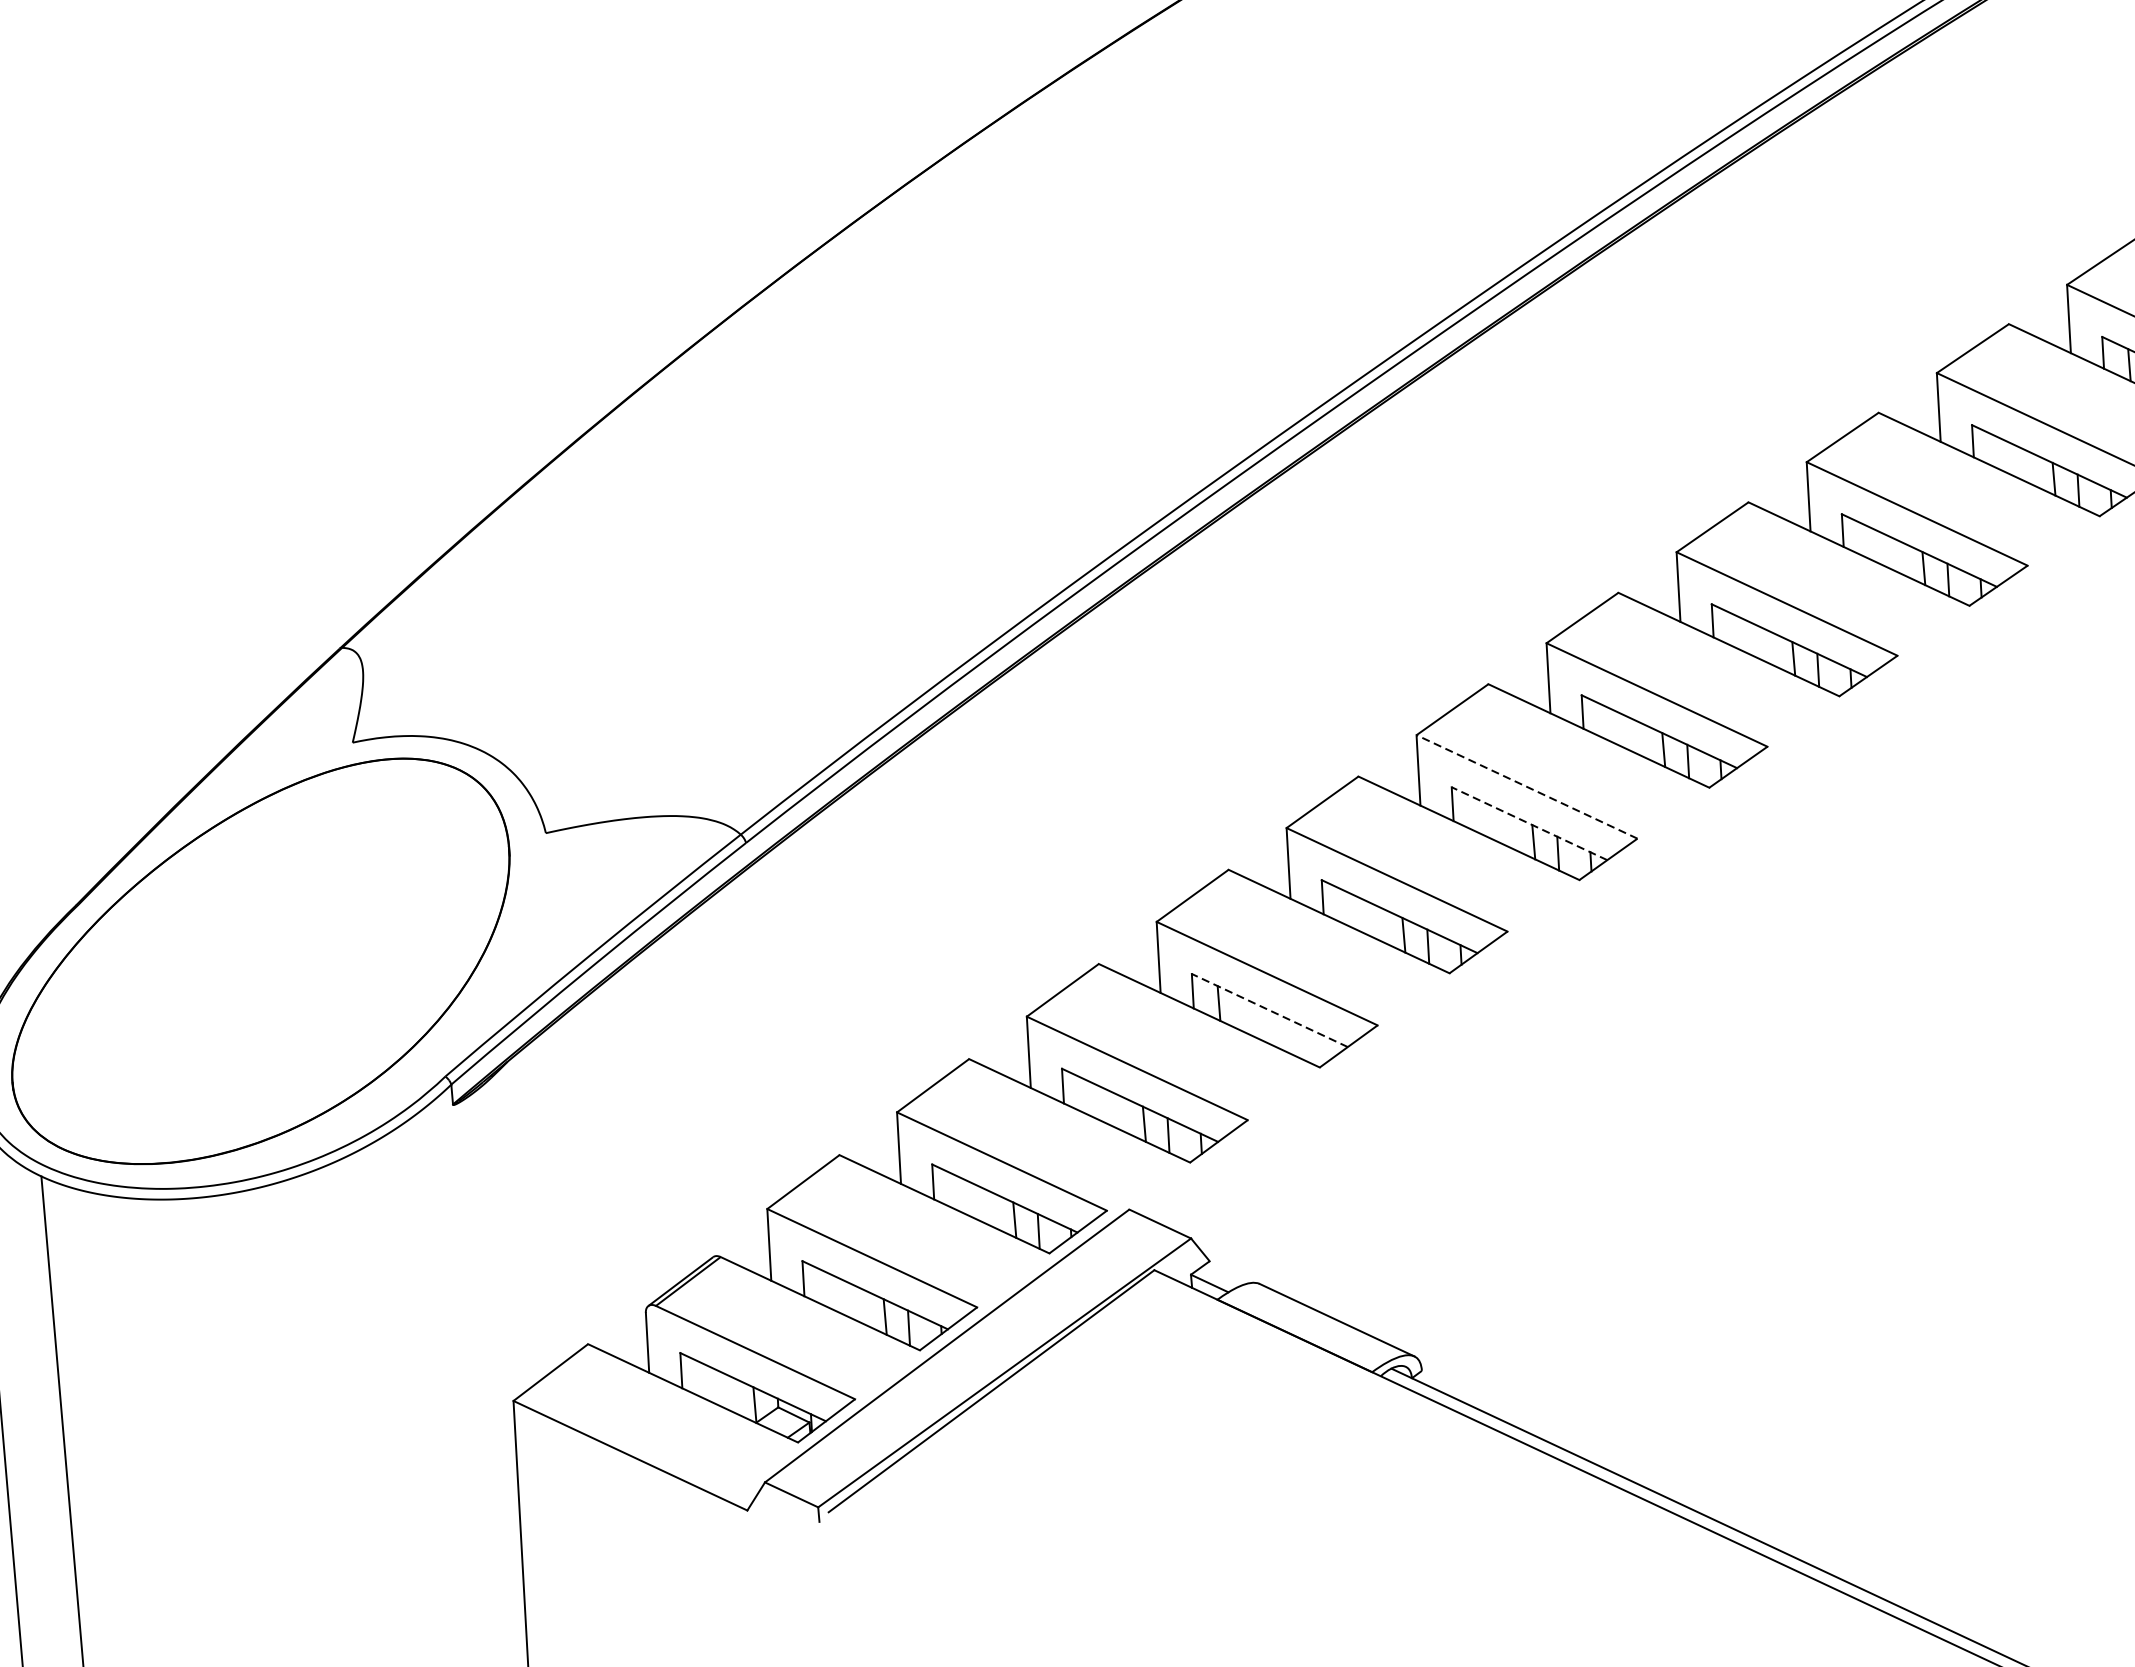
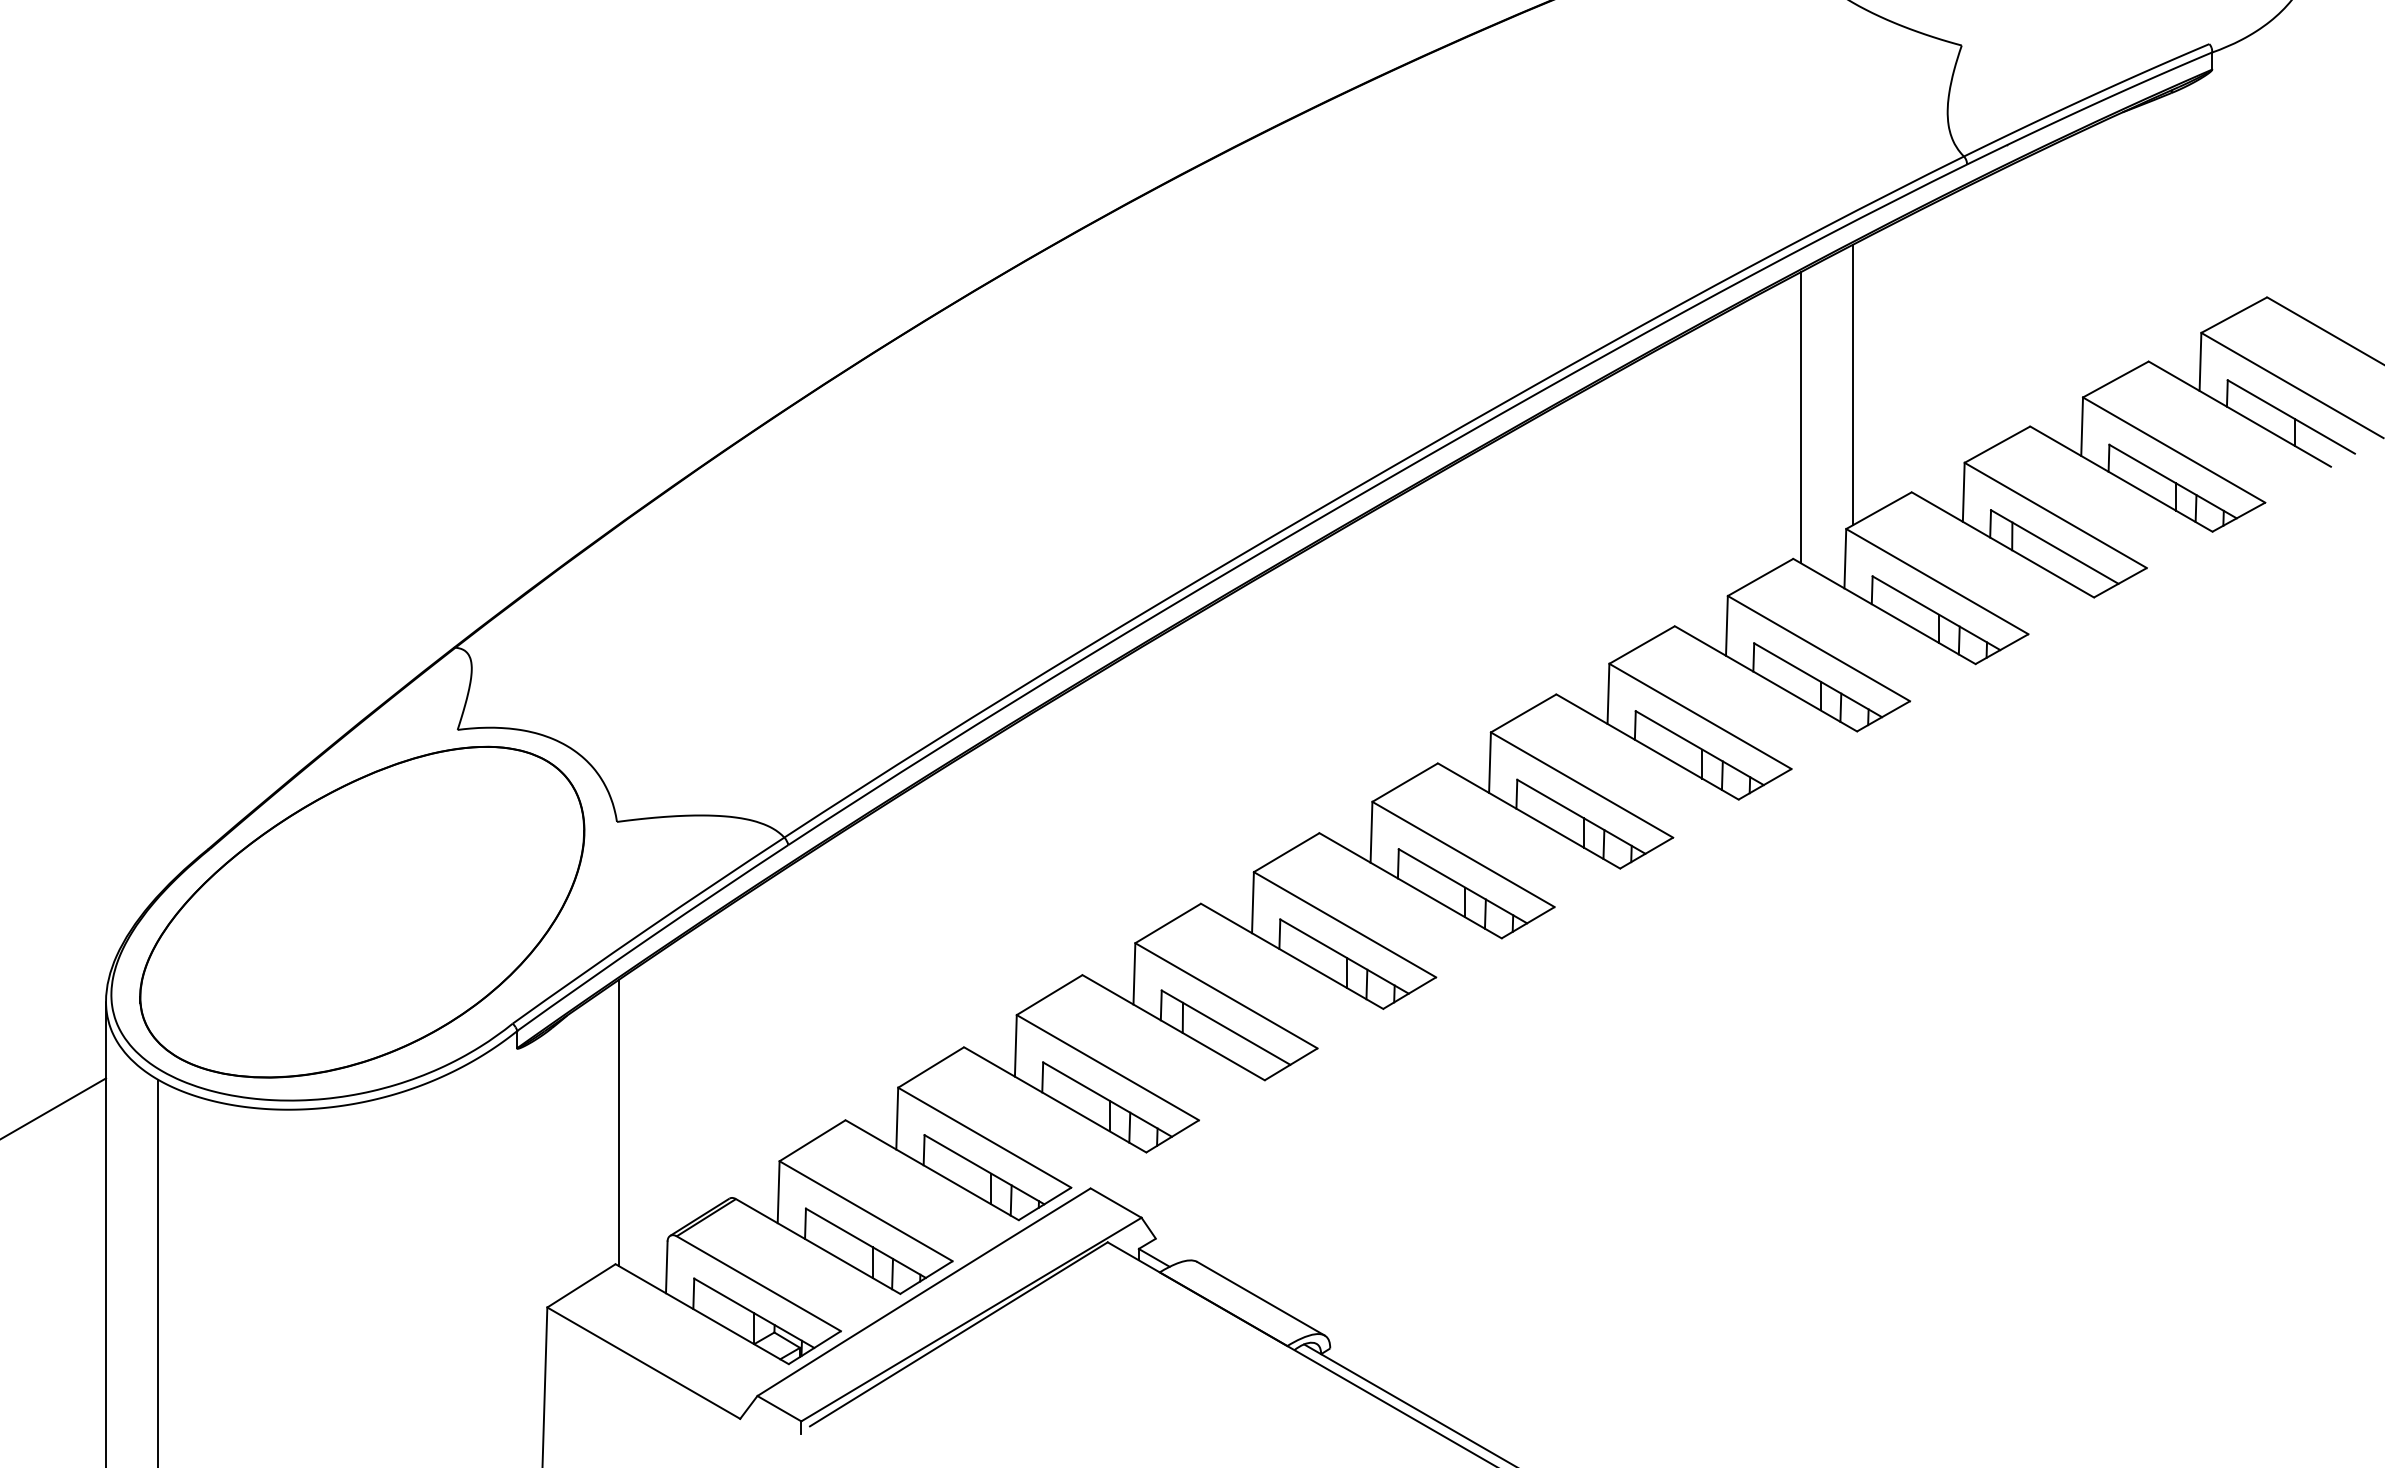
line: (1930, 205) -> (1853, 384), added
line: (1872, 248) -> (1800, 417), added
line: (1526, 786) -> (1463, 854), dashed -> solid
line: (1528, 824) -> (1462, 886), dashed -> solid
line: (1269, 1010) -> (1225, 1027), dashed -> solid
line: (577, 1180) -> (618, 1122), added

